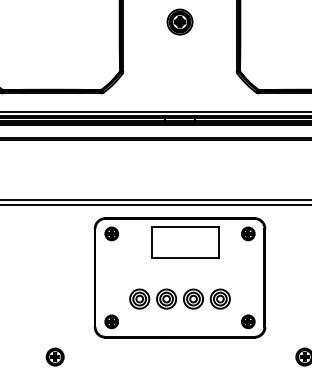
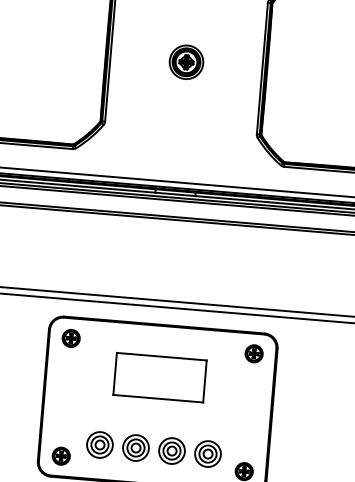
part: (185, 242) -> (160, 377), moved
part: (179, 298) -> (153, 448), moved

